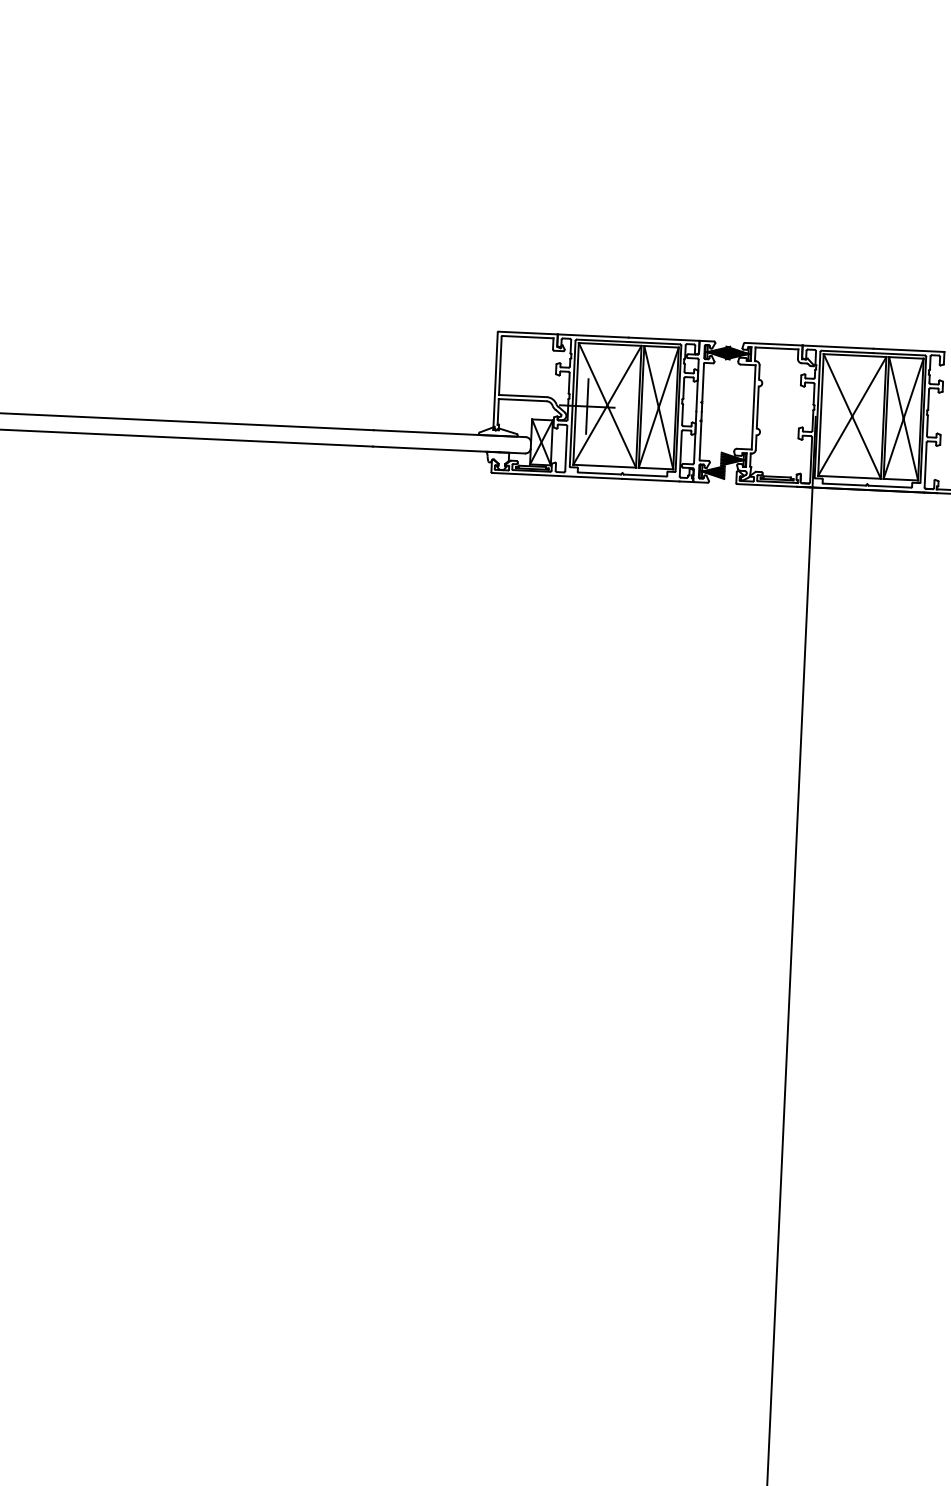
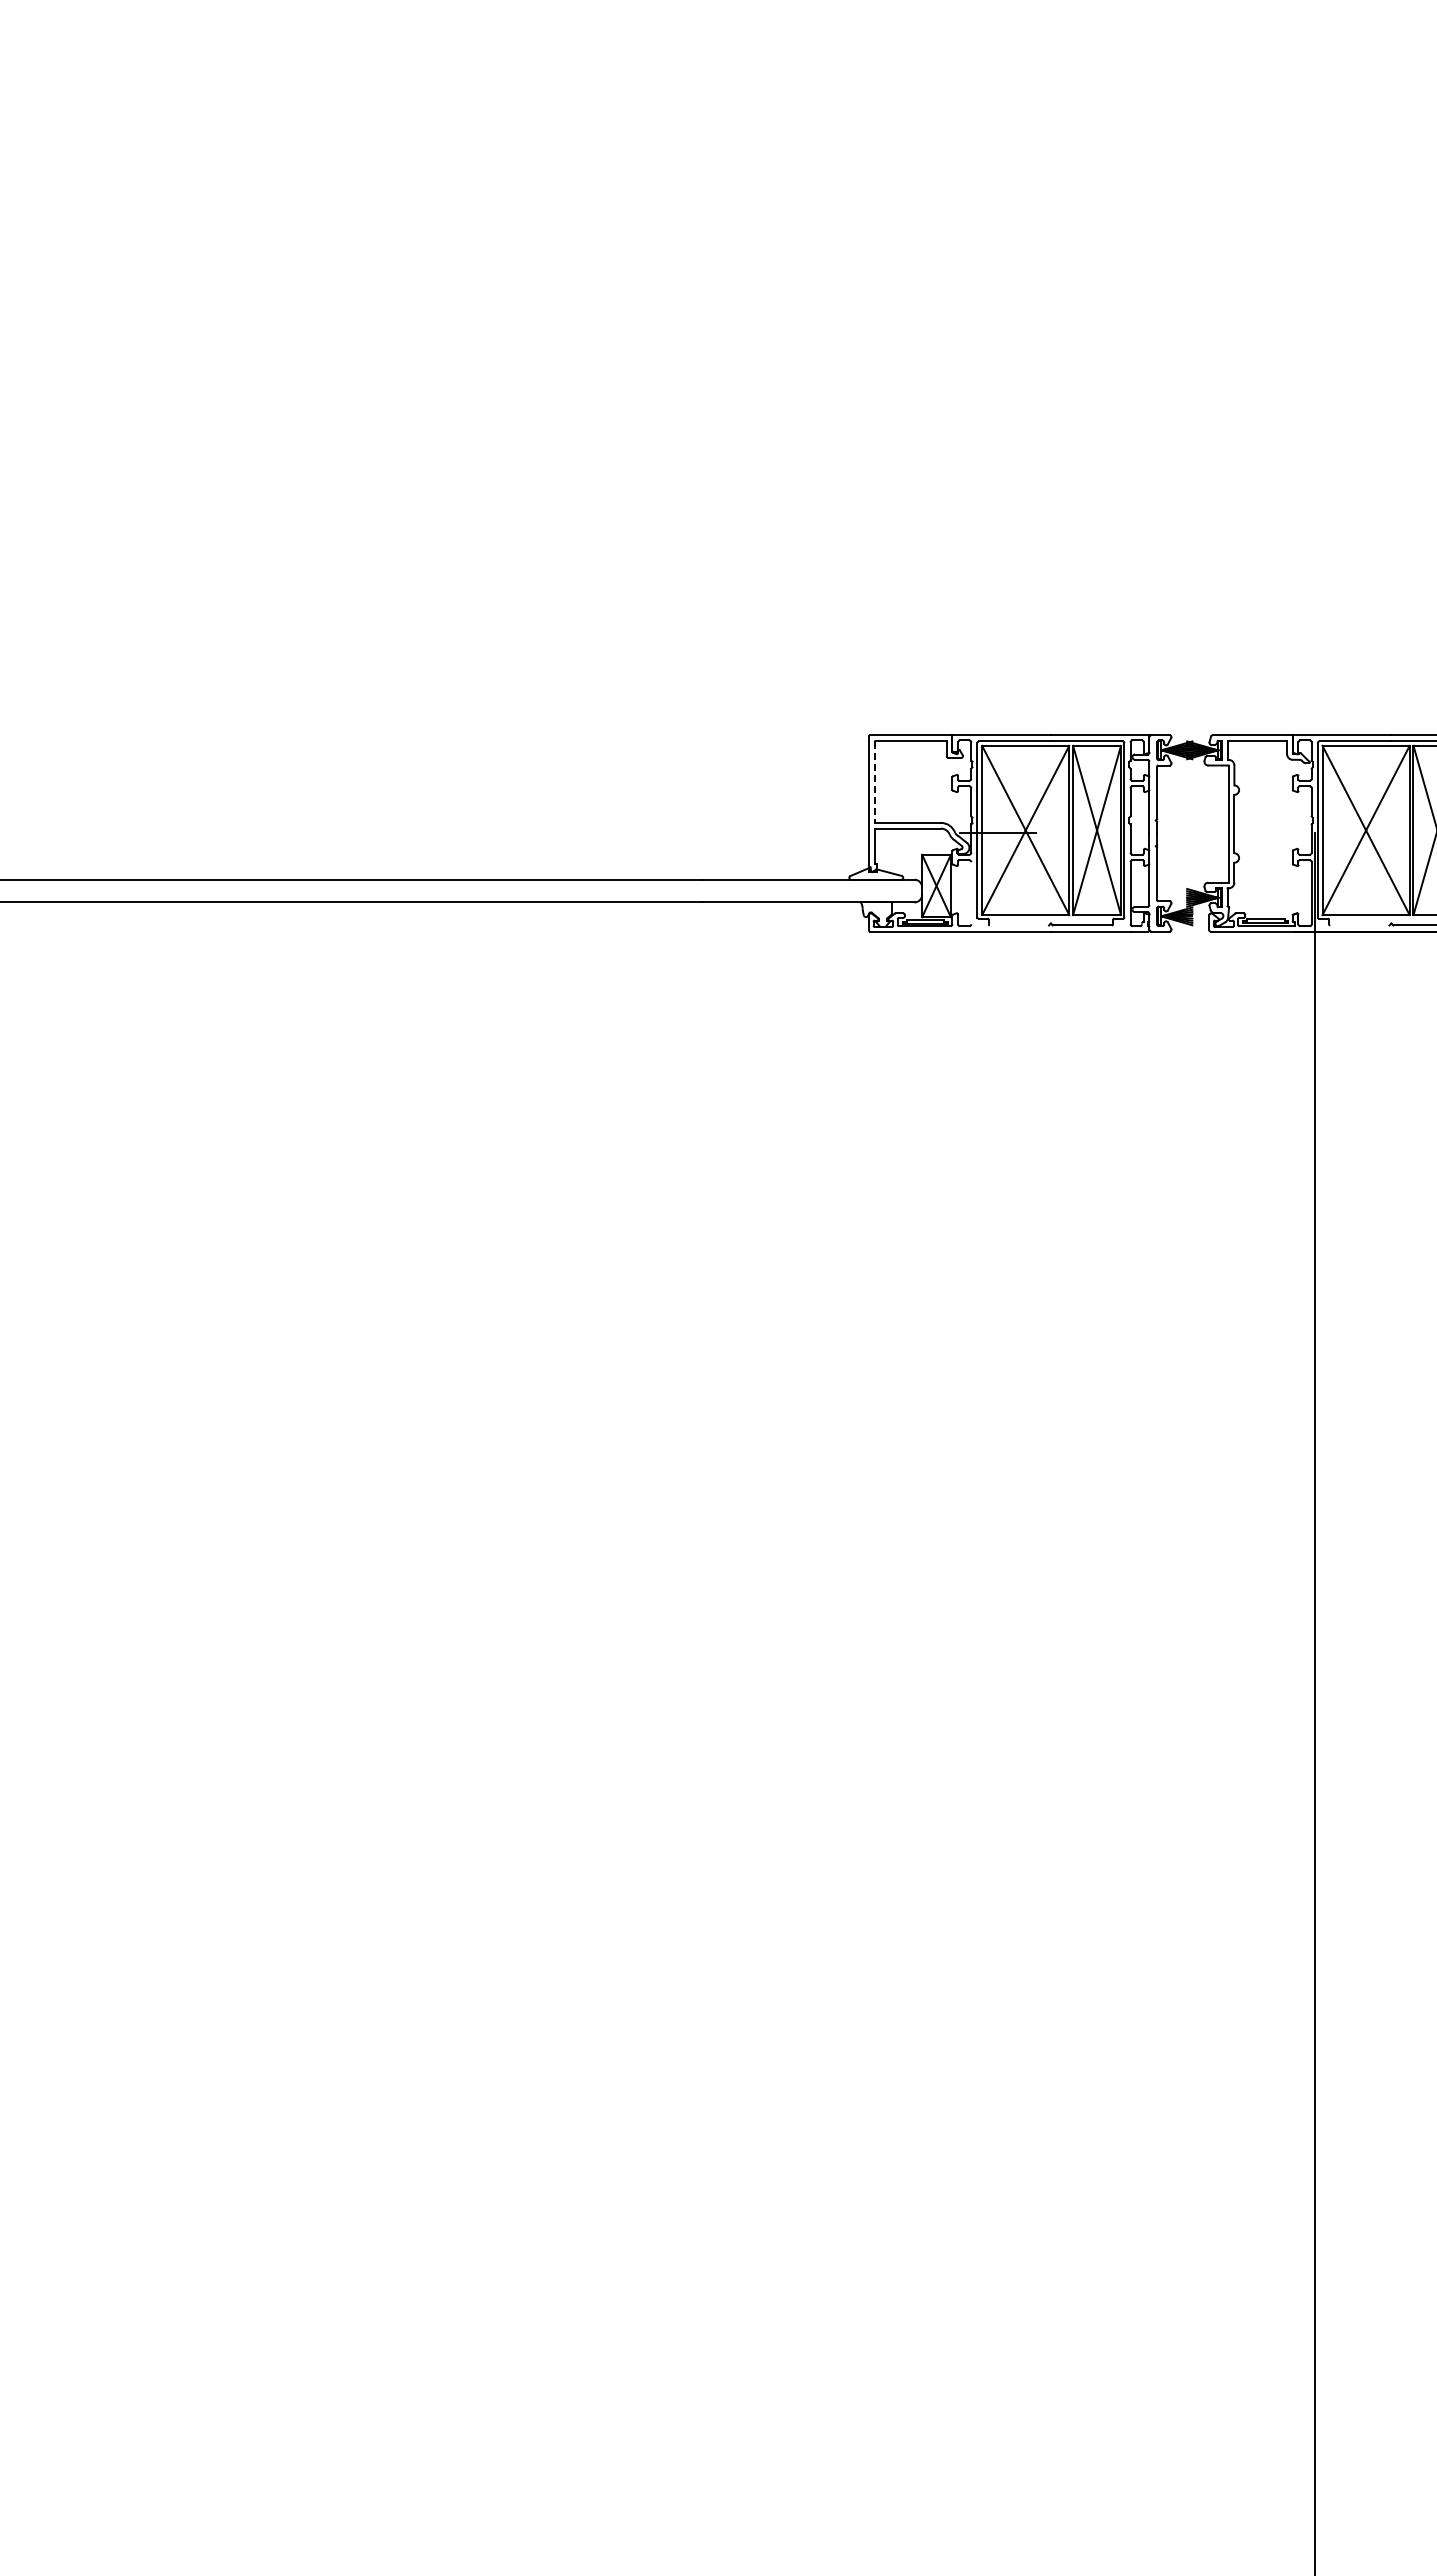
line: (500, 365) -> (874, 782), solid -> dashed
line: (587, 406) -> (997, 833), removed
line: (566, 448) -> (971, 893), removed
line: (599, 473) -> (1019, 925), removed
line: (844, 484) -> (1359, 925), removed

